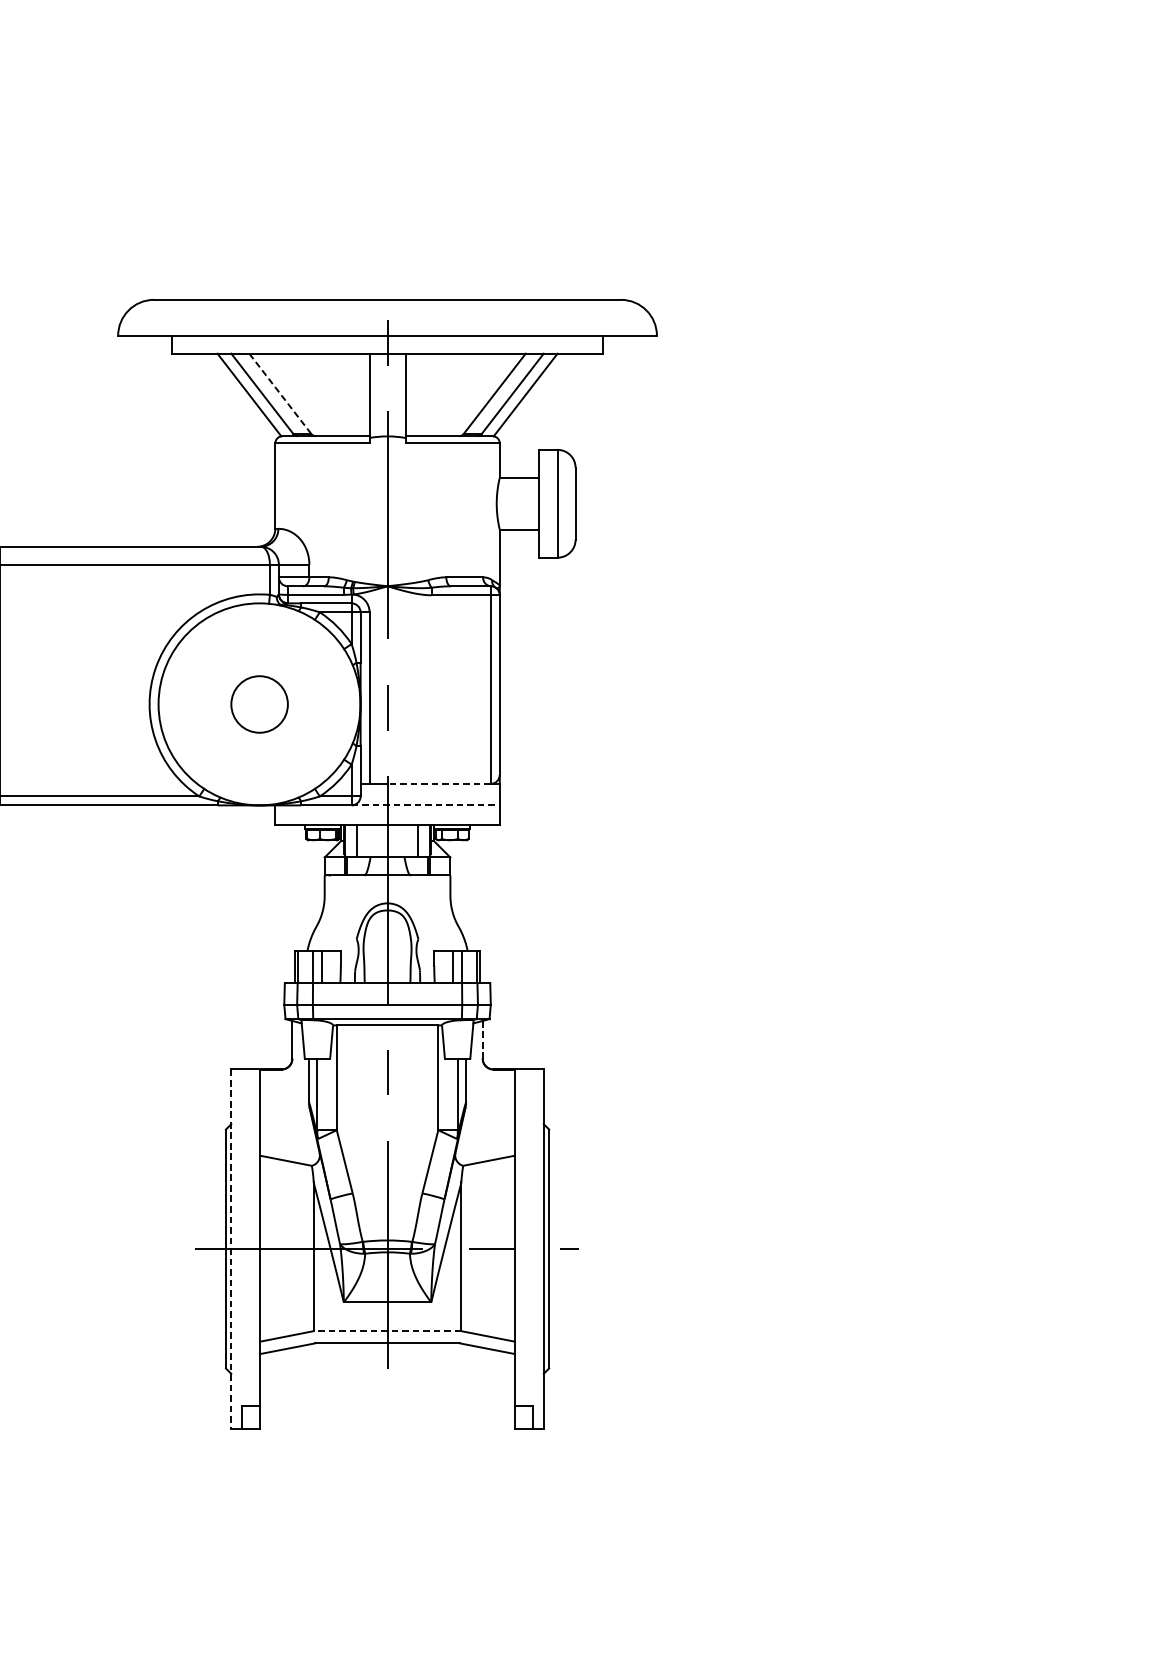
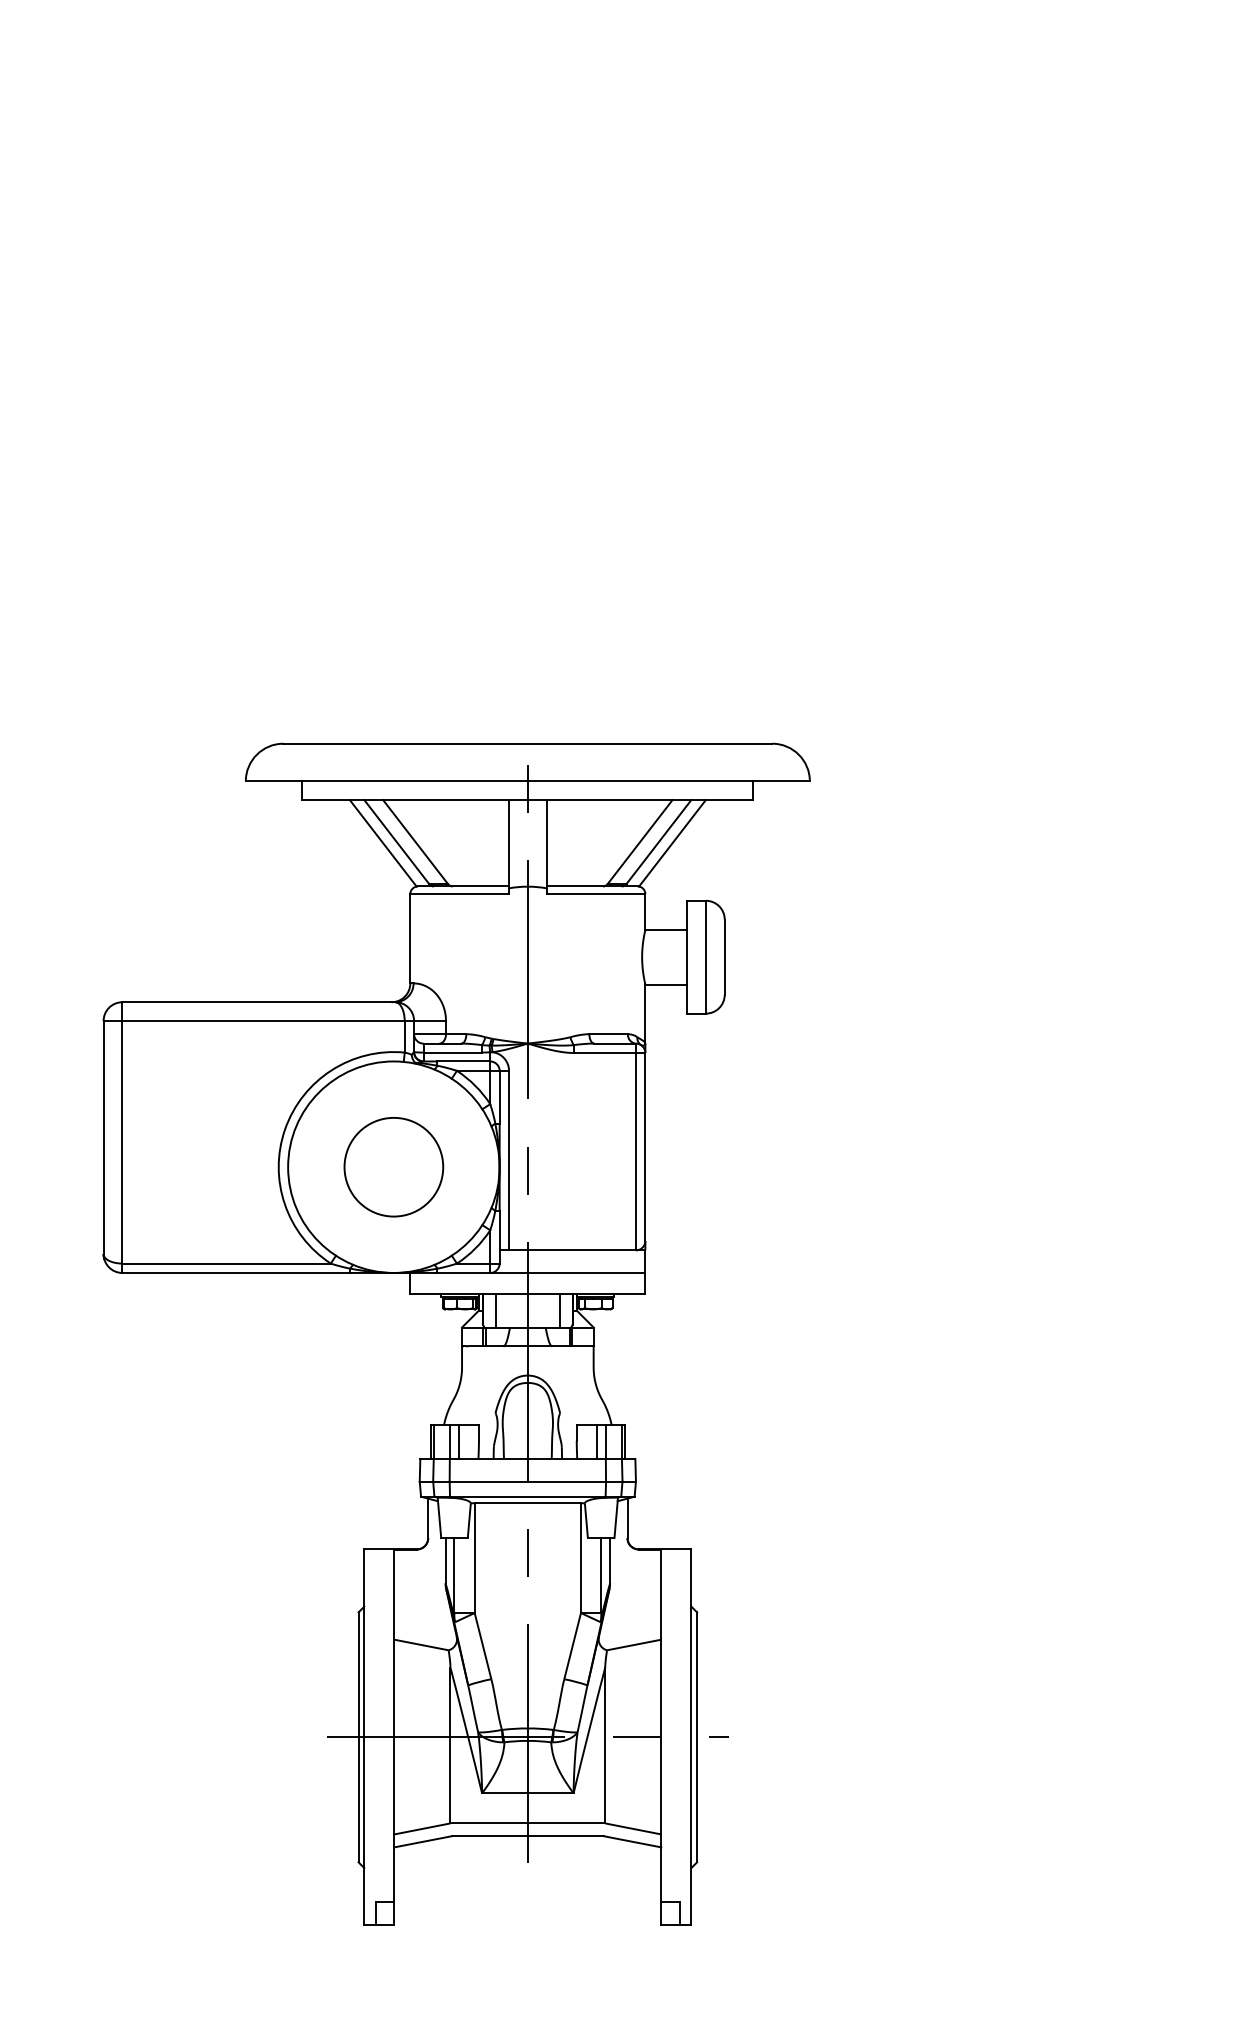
line: (280, 394) -> (415, 842), dashed -> solid
circle: (259, 704) -> (393, 1167), size x1.67
line: (438, 783) -> (581, 1250), dashed -> solid
line: (425, 804) -> (567, 1272), dashed -> solid
line: (482, 1039) -> (627, 1518), dashed -> solid
line: (231, 1249) -> (364, 1737), dashed -> solid
line: (387, 1331) -> (527, 1823), dashed -> solid

